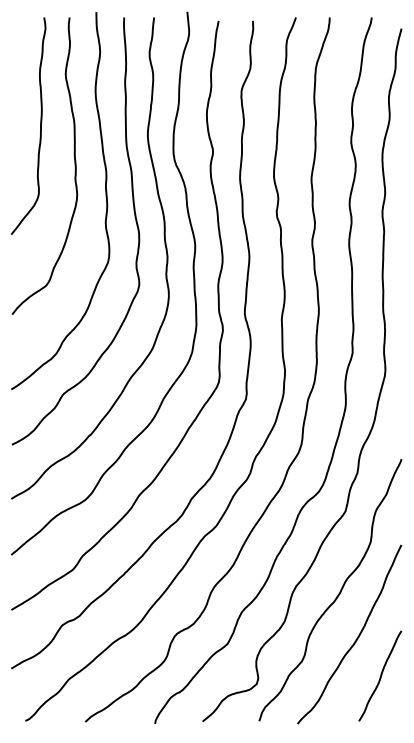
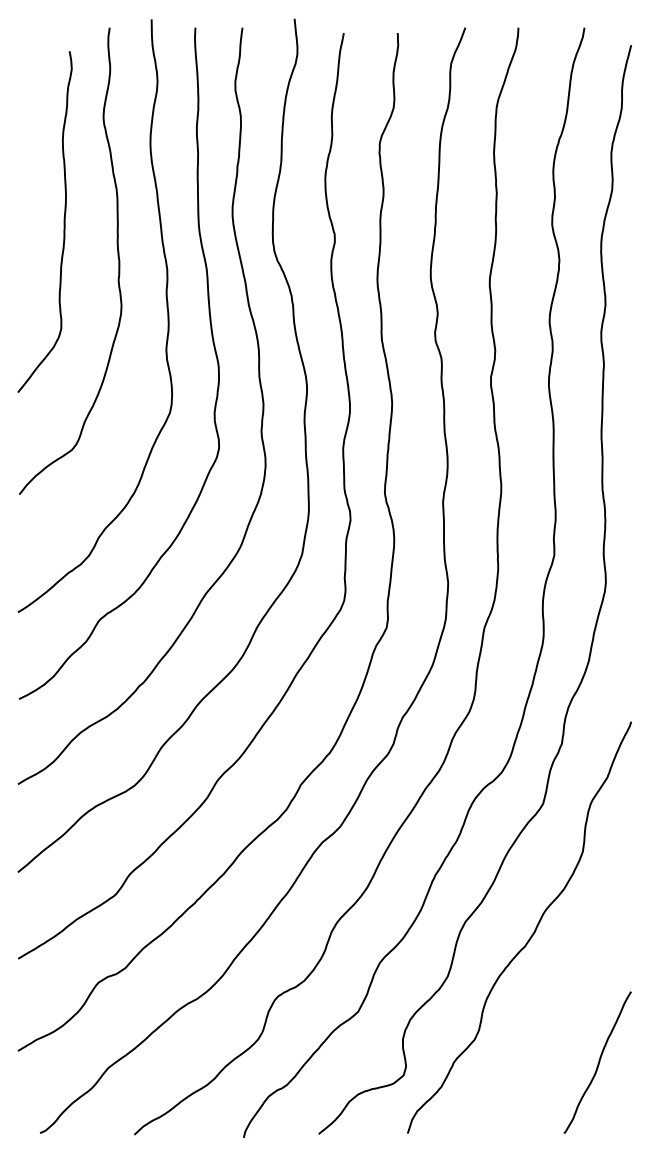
curve: (40, 125) -> (63, 220), moved
curve: (355, 639) -> (558, 1005), removed

